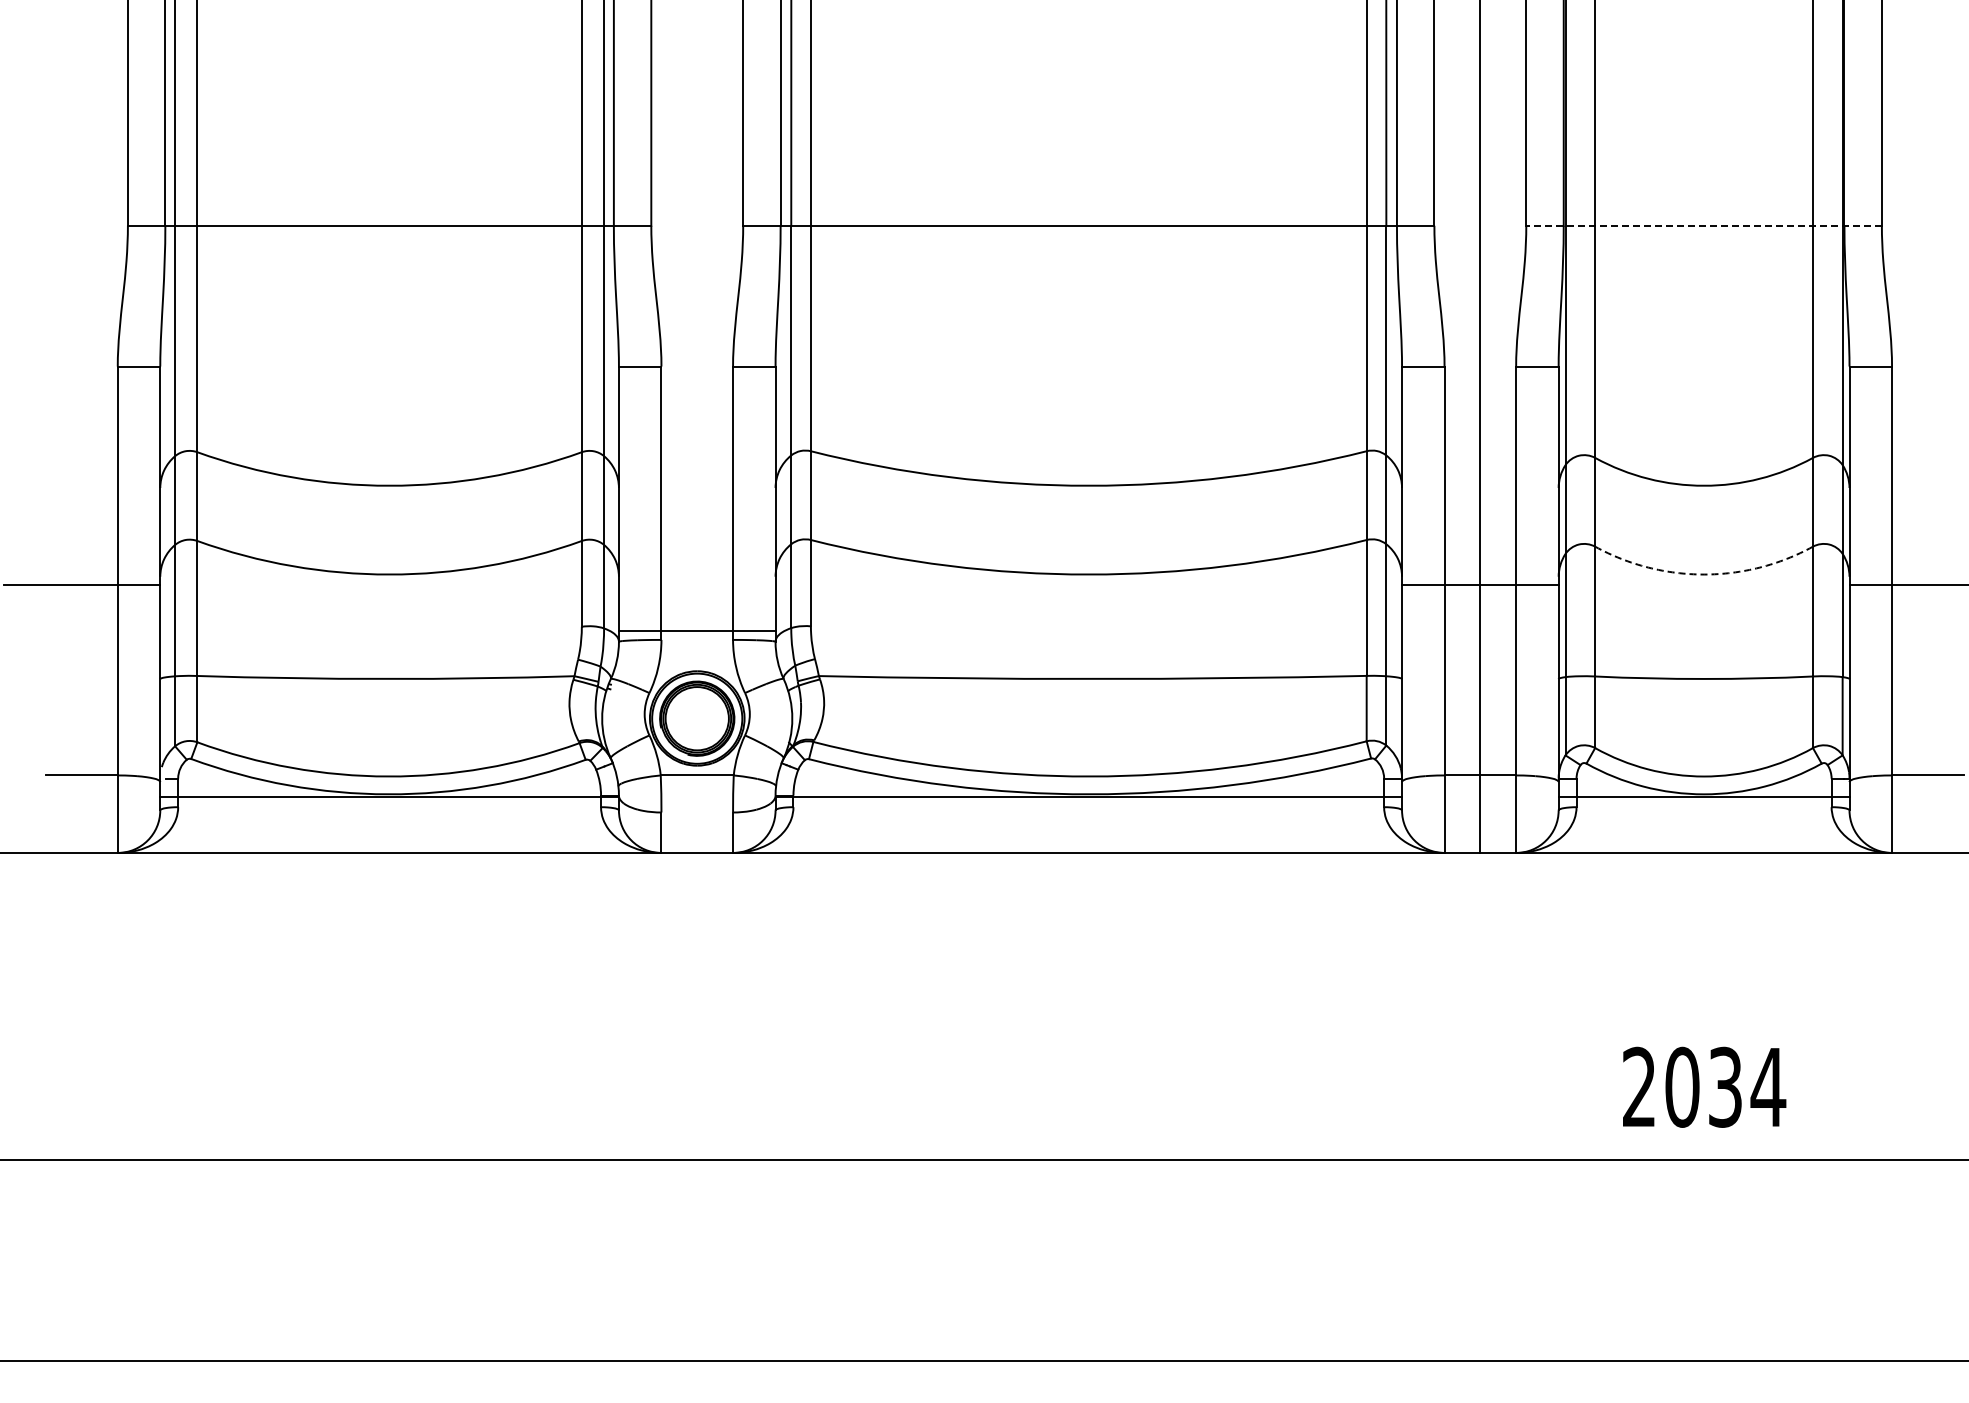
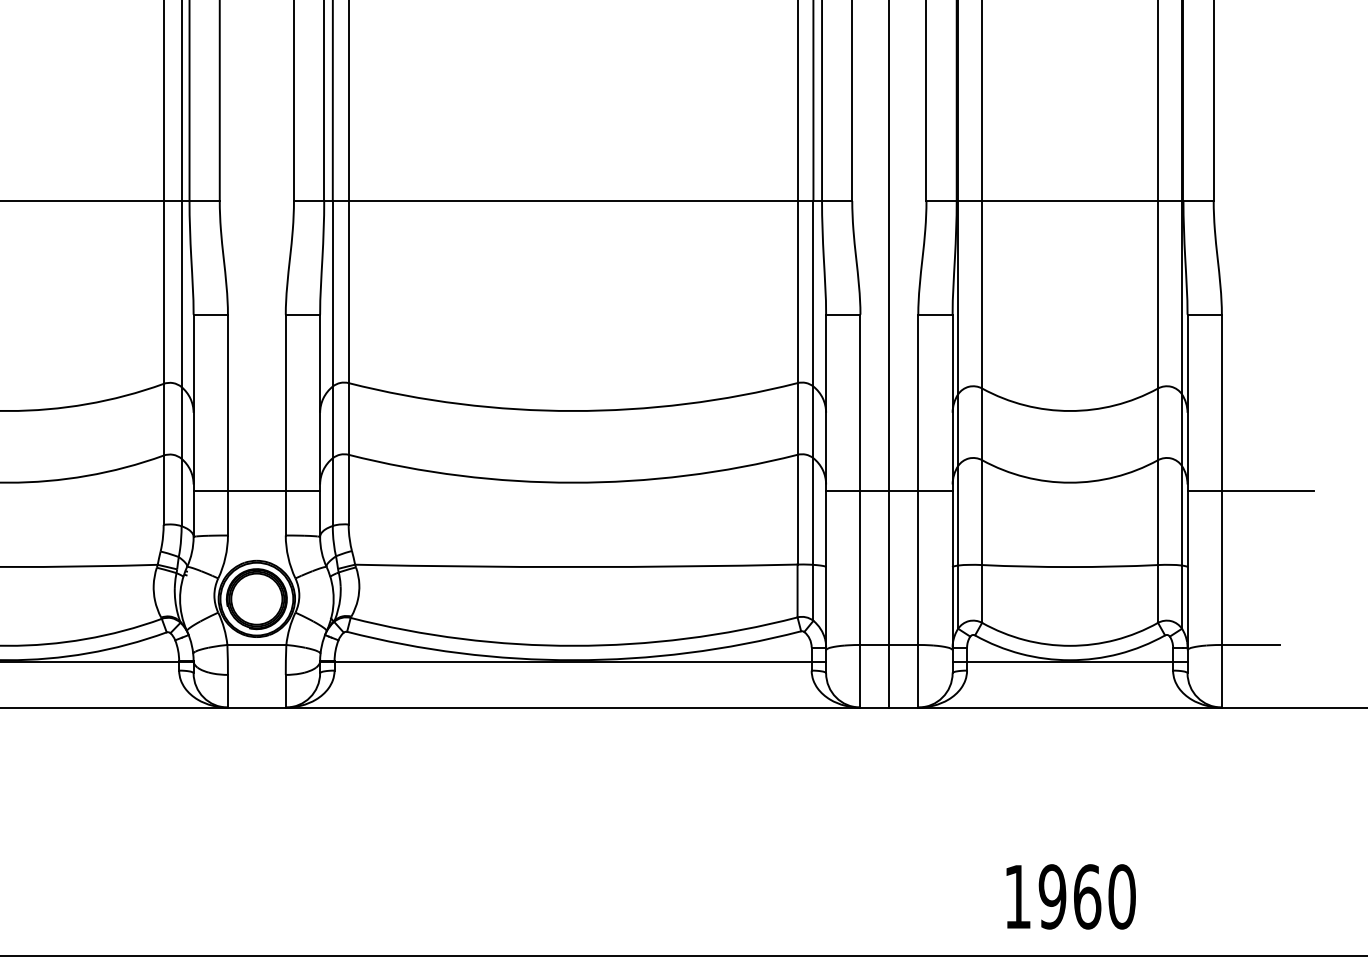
line: (1704, 225) -> (1070, 200), dashed -> solid
arc: (1704, 574) -> (1070, 482), dashed -> solid
line: (696, 630) -> (256, 490), moved
text: (1704, 1086) -> (1070, 896), 2034 -> 1960

